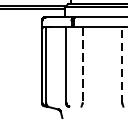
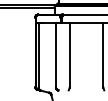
line: (122, 64) -> (103, 54), dashed -> solid
line: (82, 65) -> (69, 55), dashed -> solid

